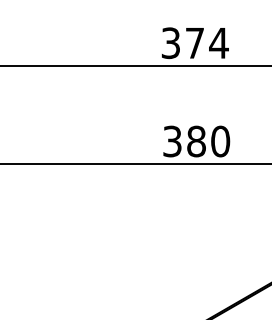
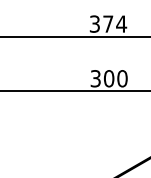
text: (195, 141) -> (108, 78), 380 -> 300

